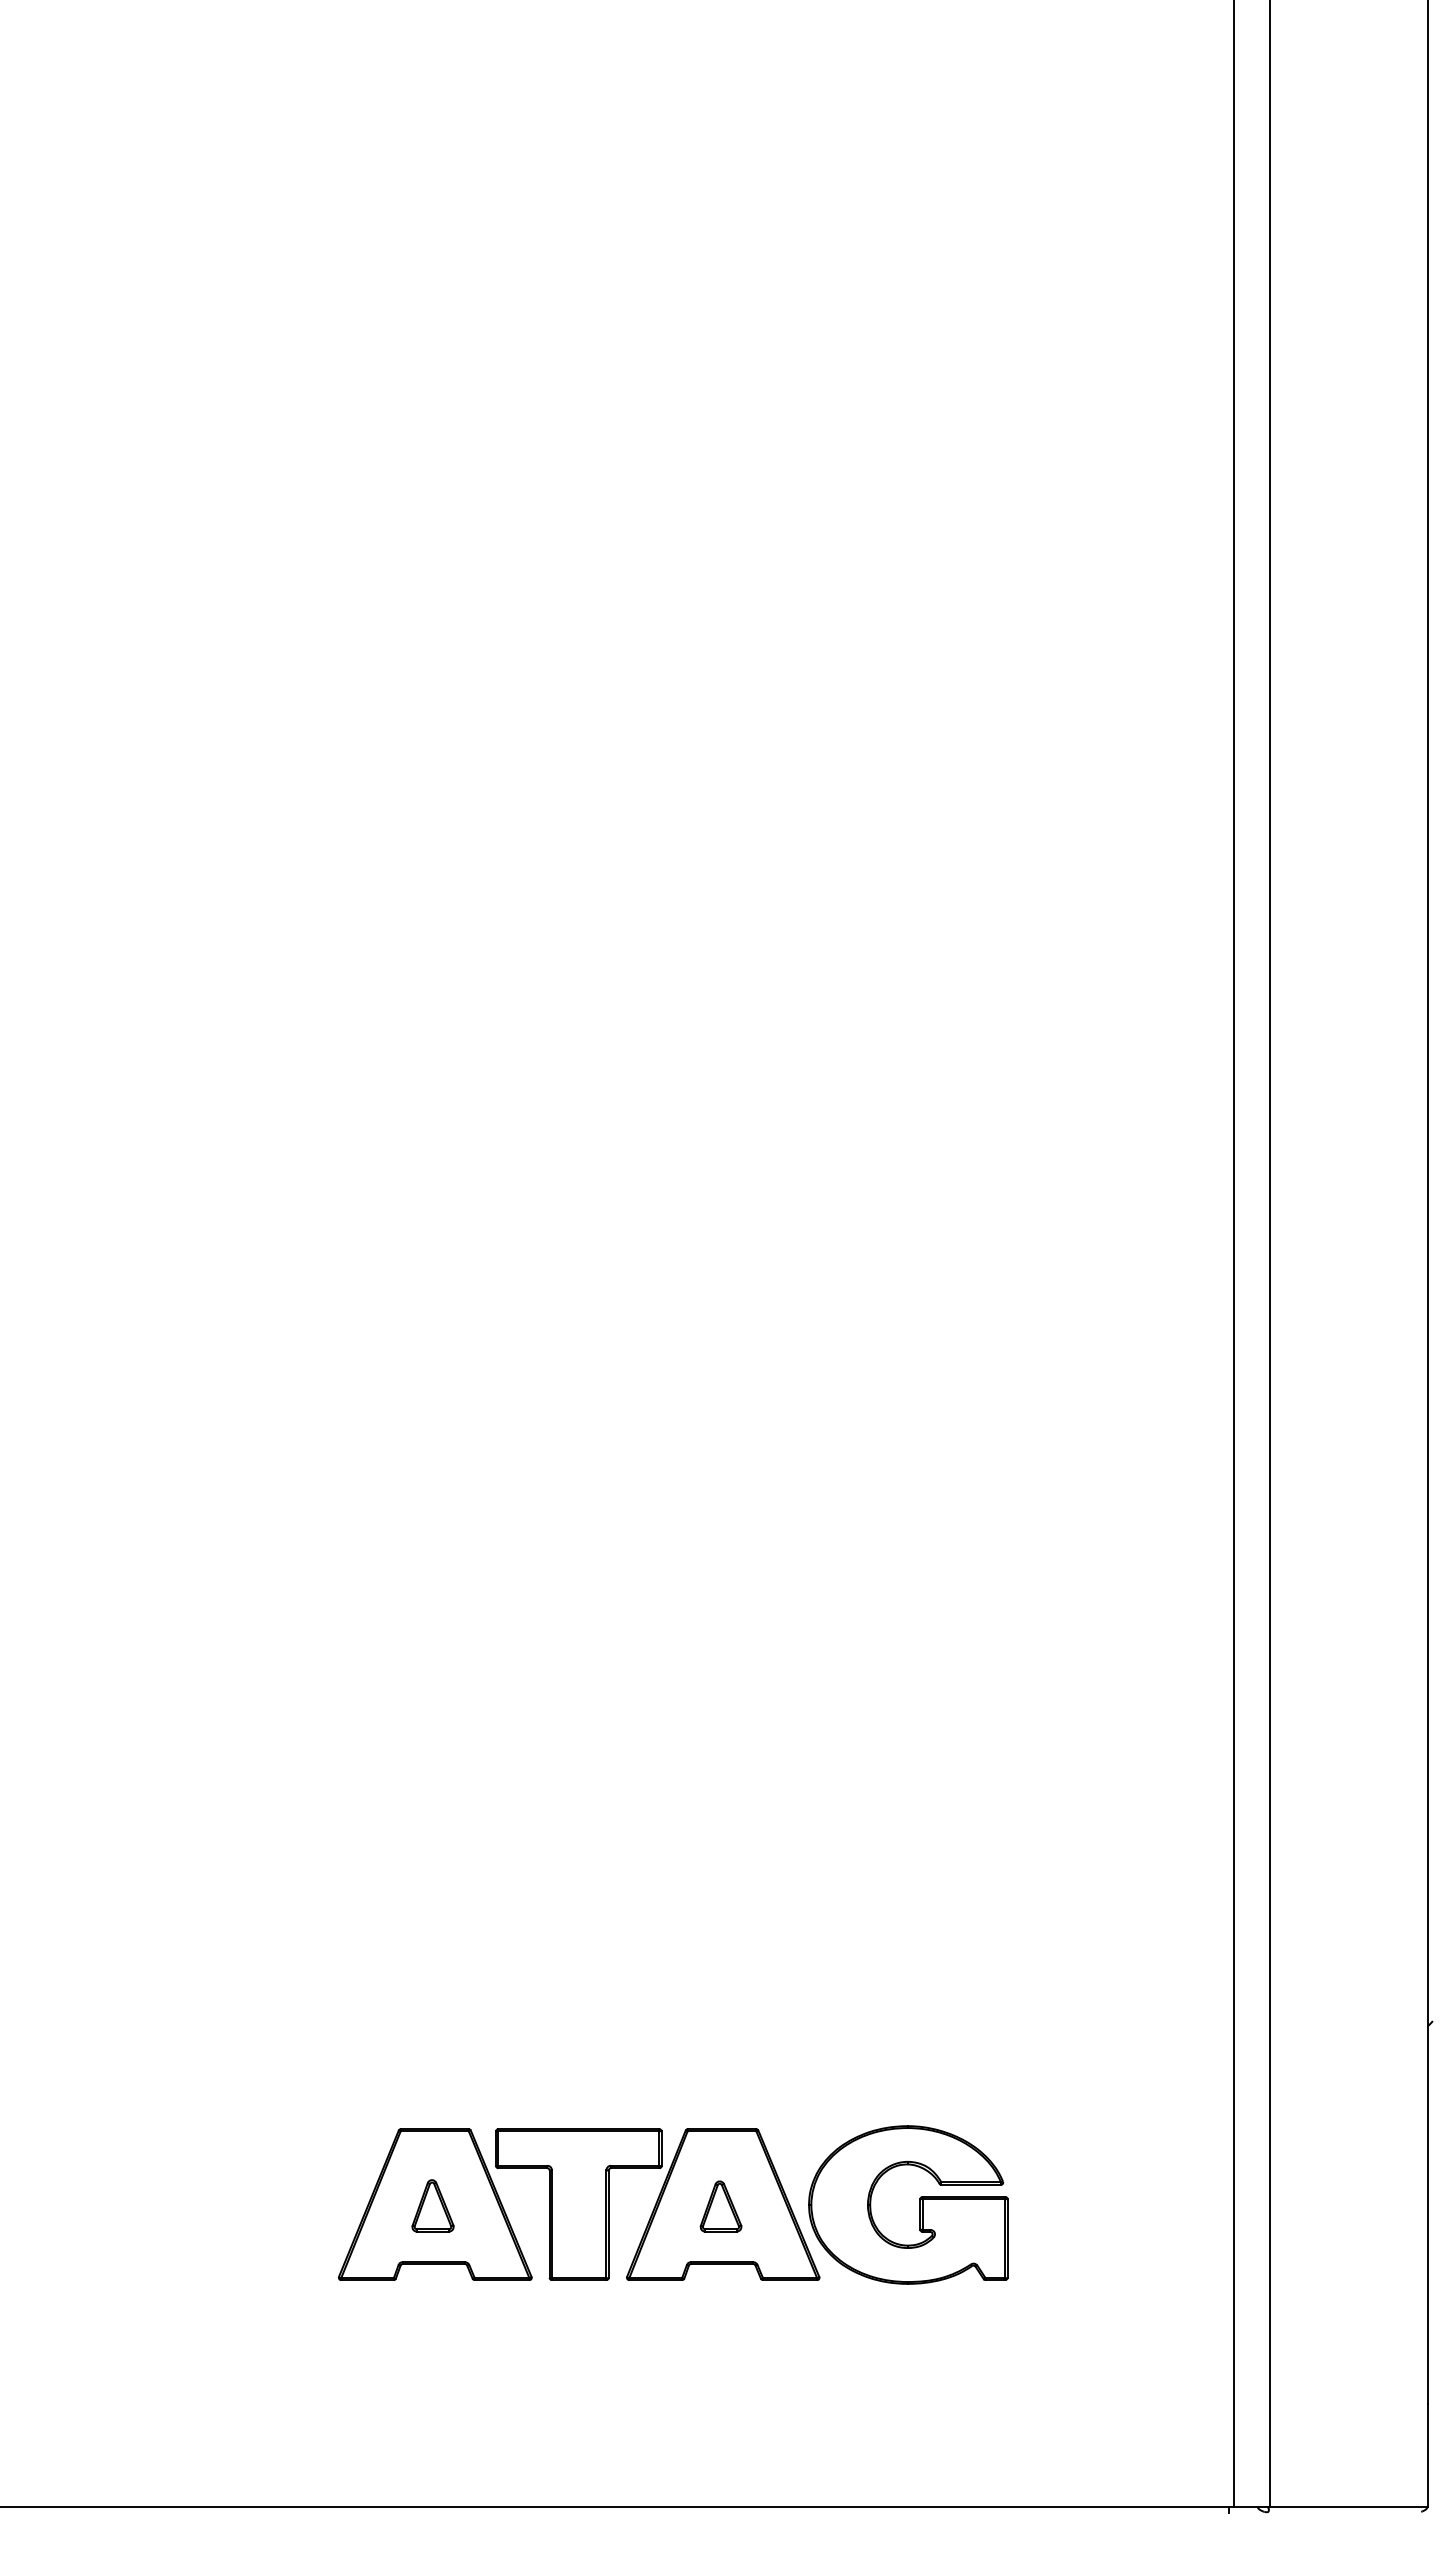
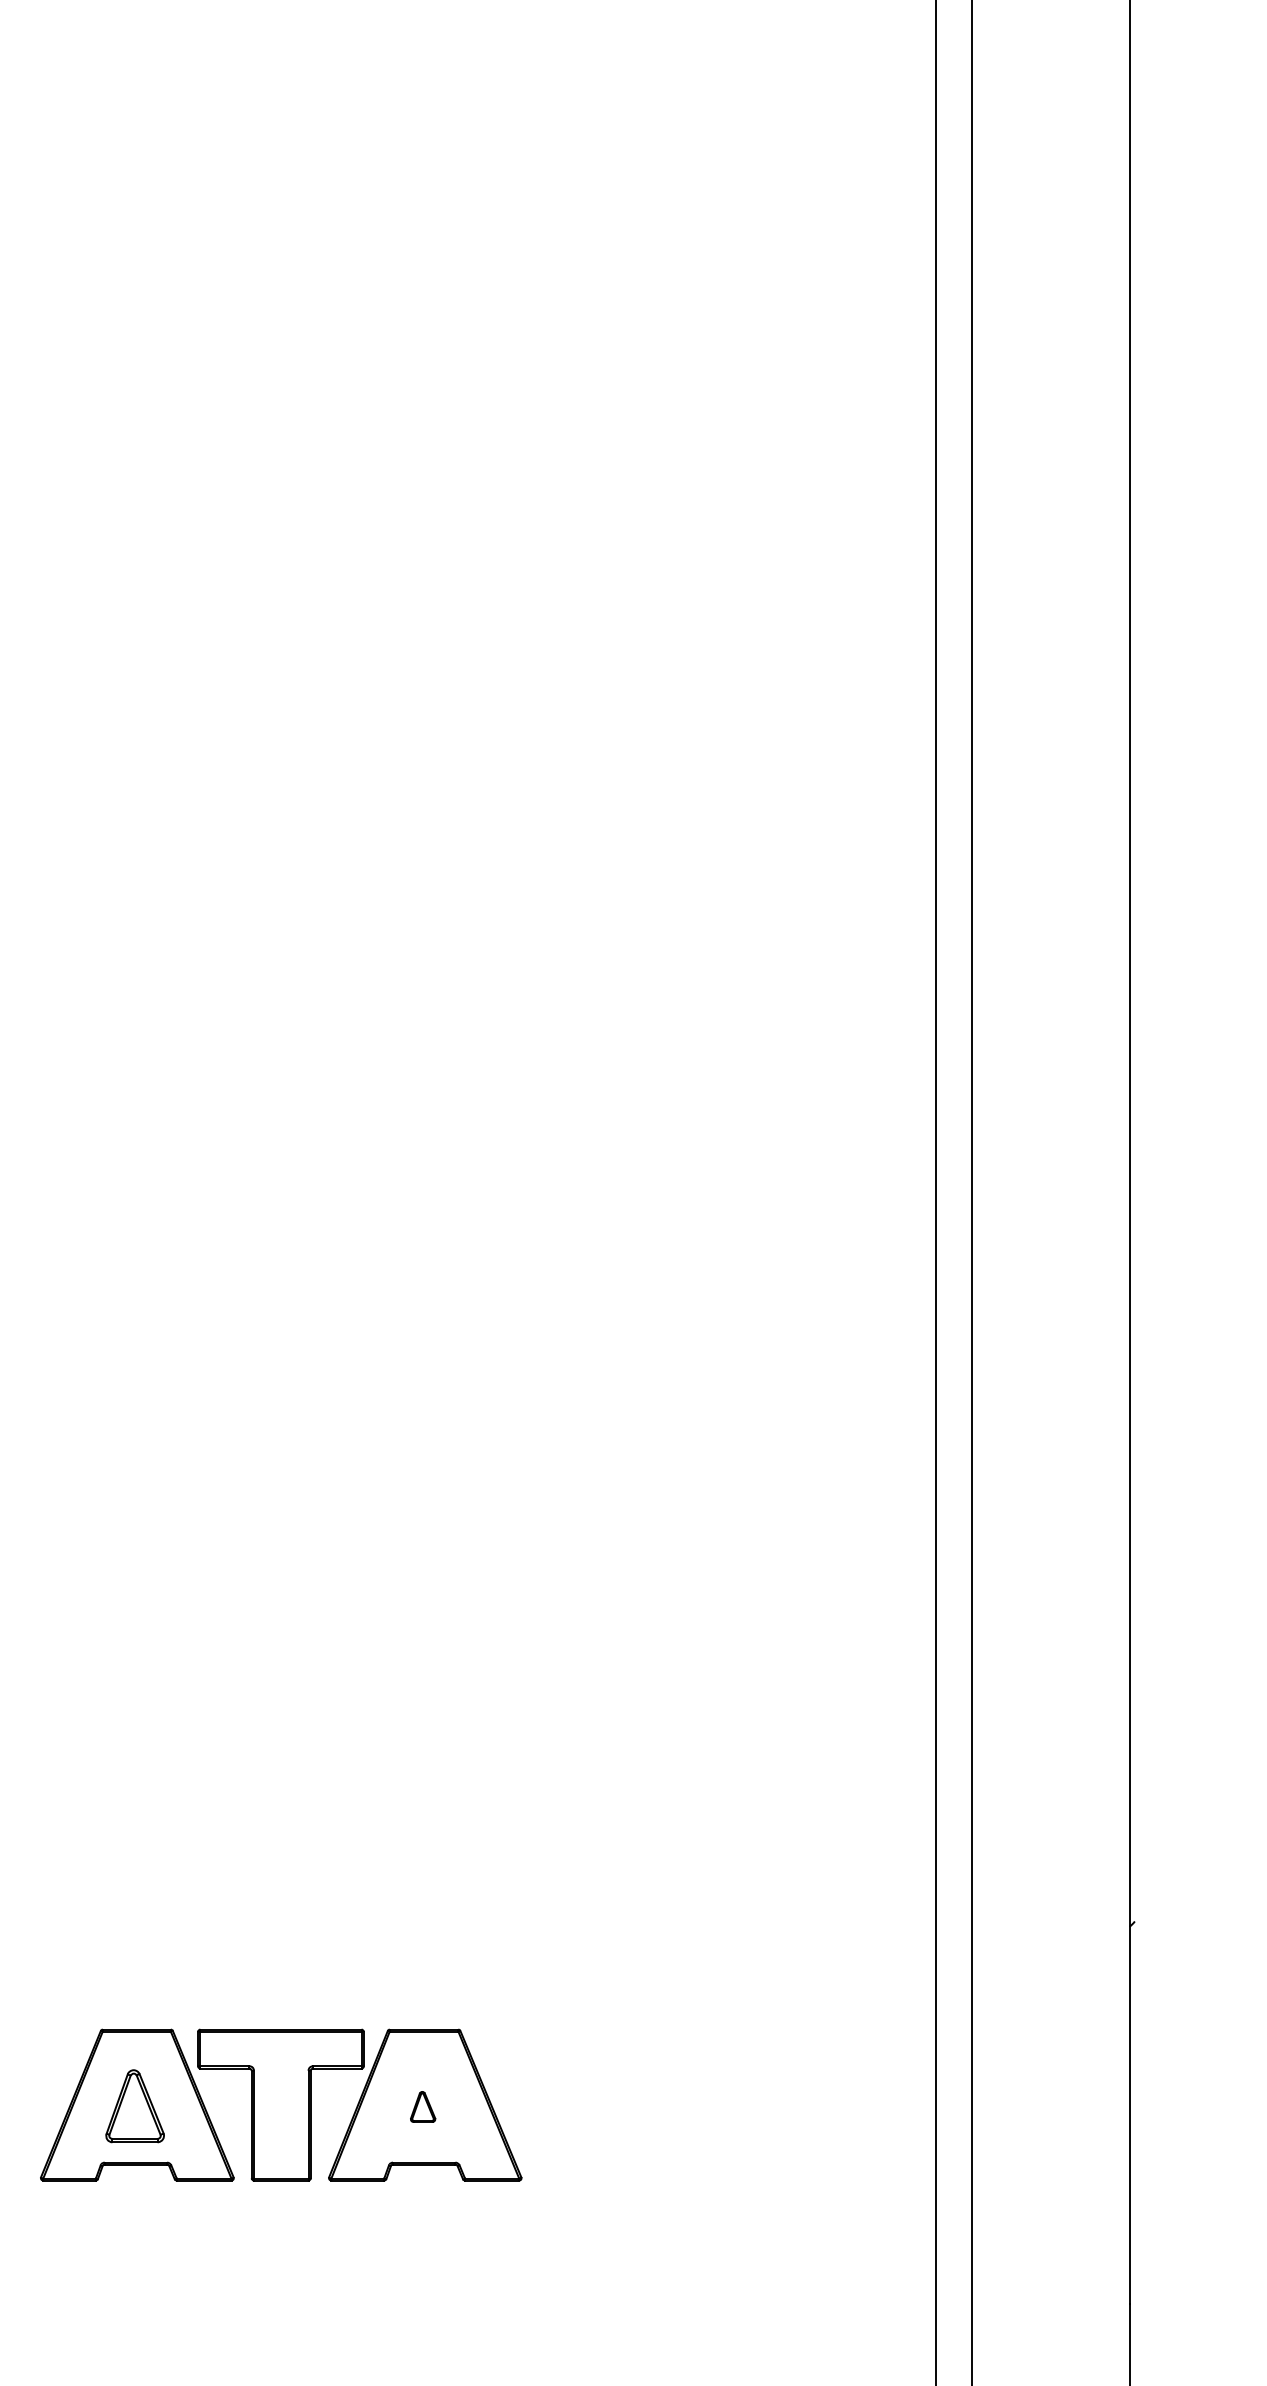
part: (919, 2204) -> (621, 2104), removed
part: (432, 2205) -> (134, 2105), size x1.4
part: (720, 2206) -> (422, 2106), size x0.6

